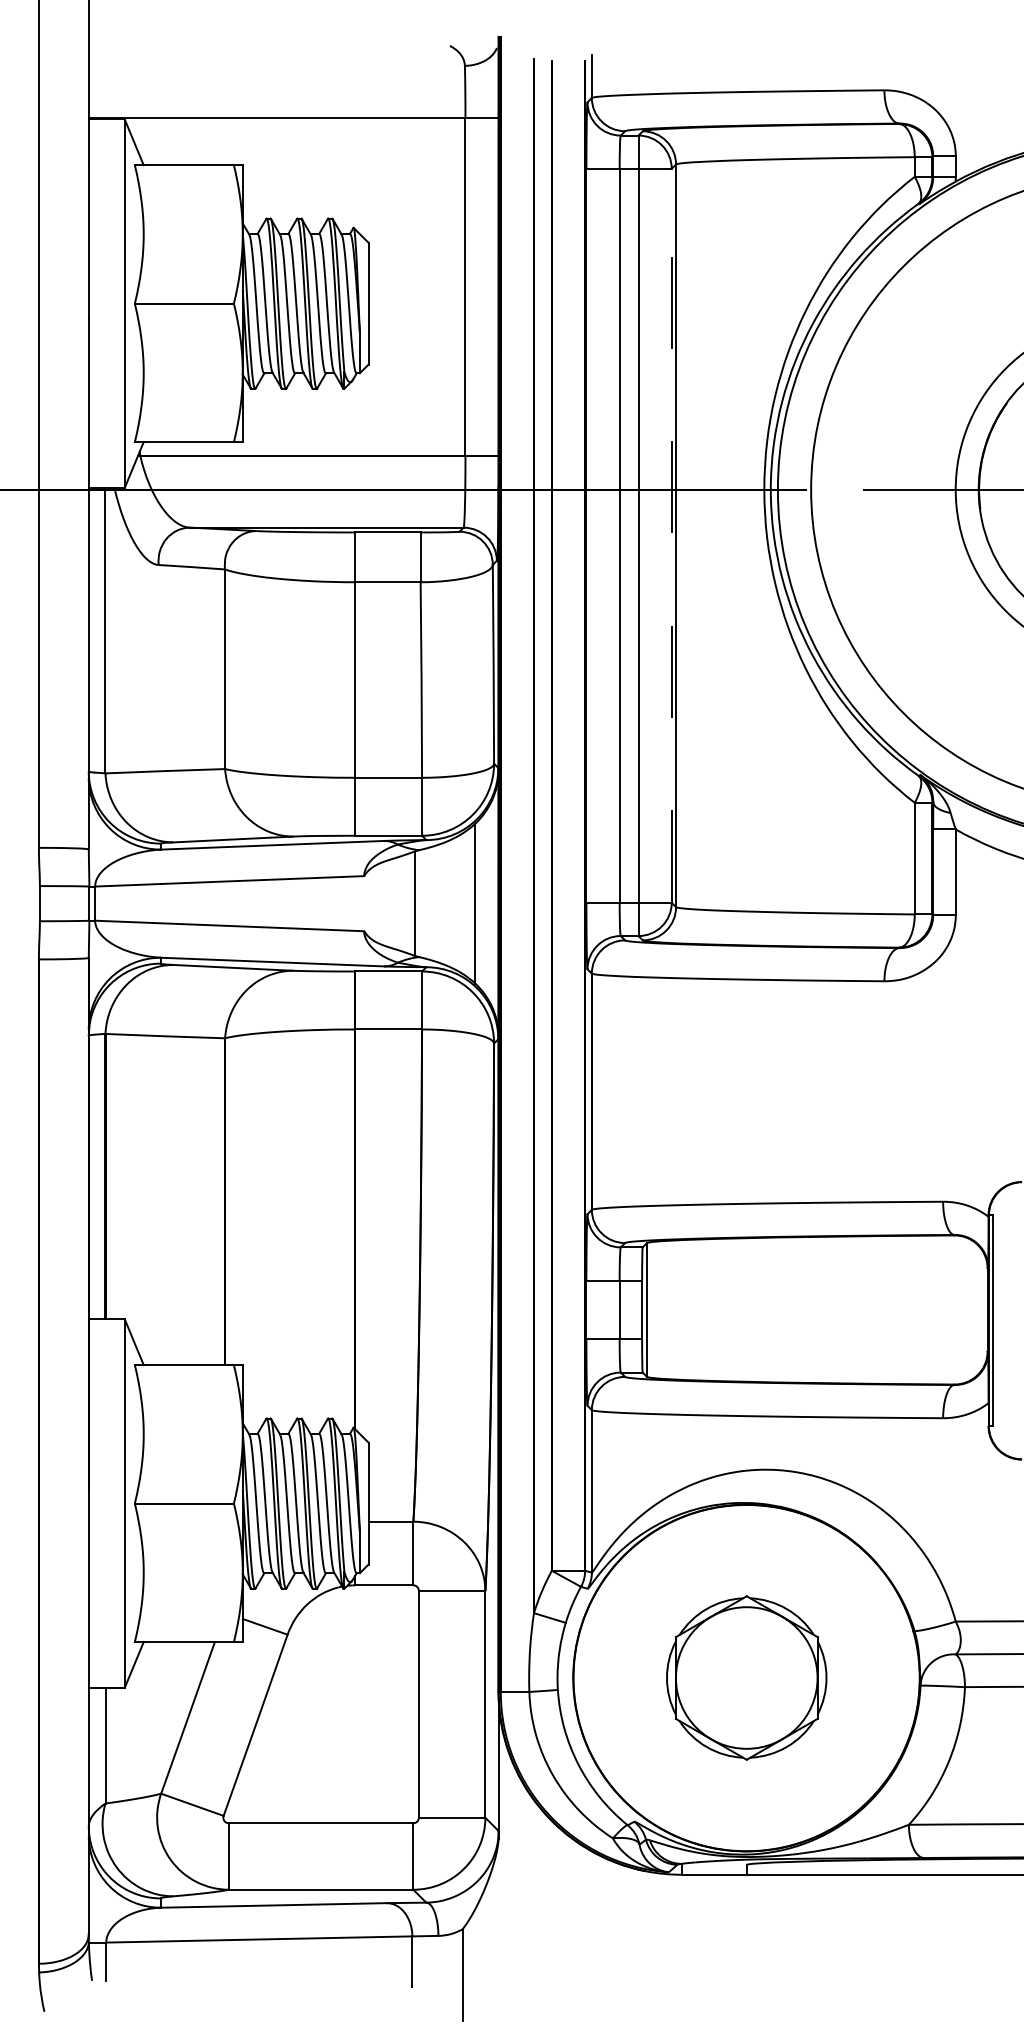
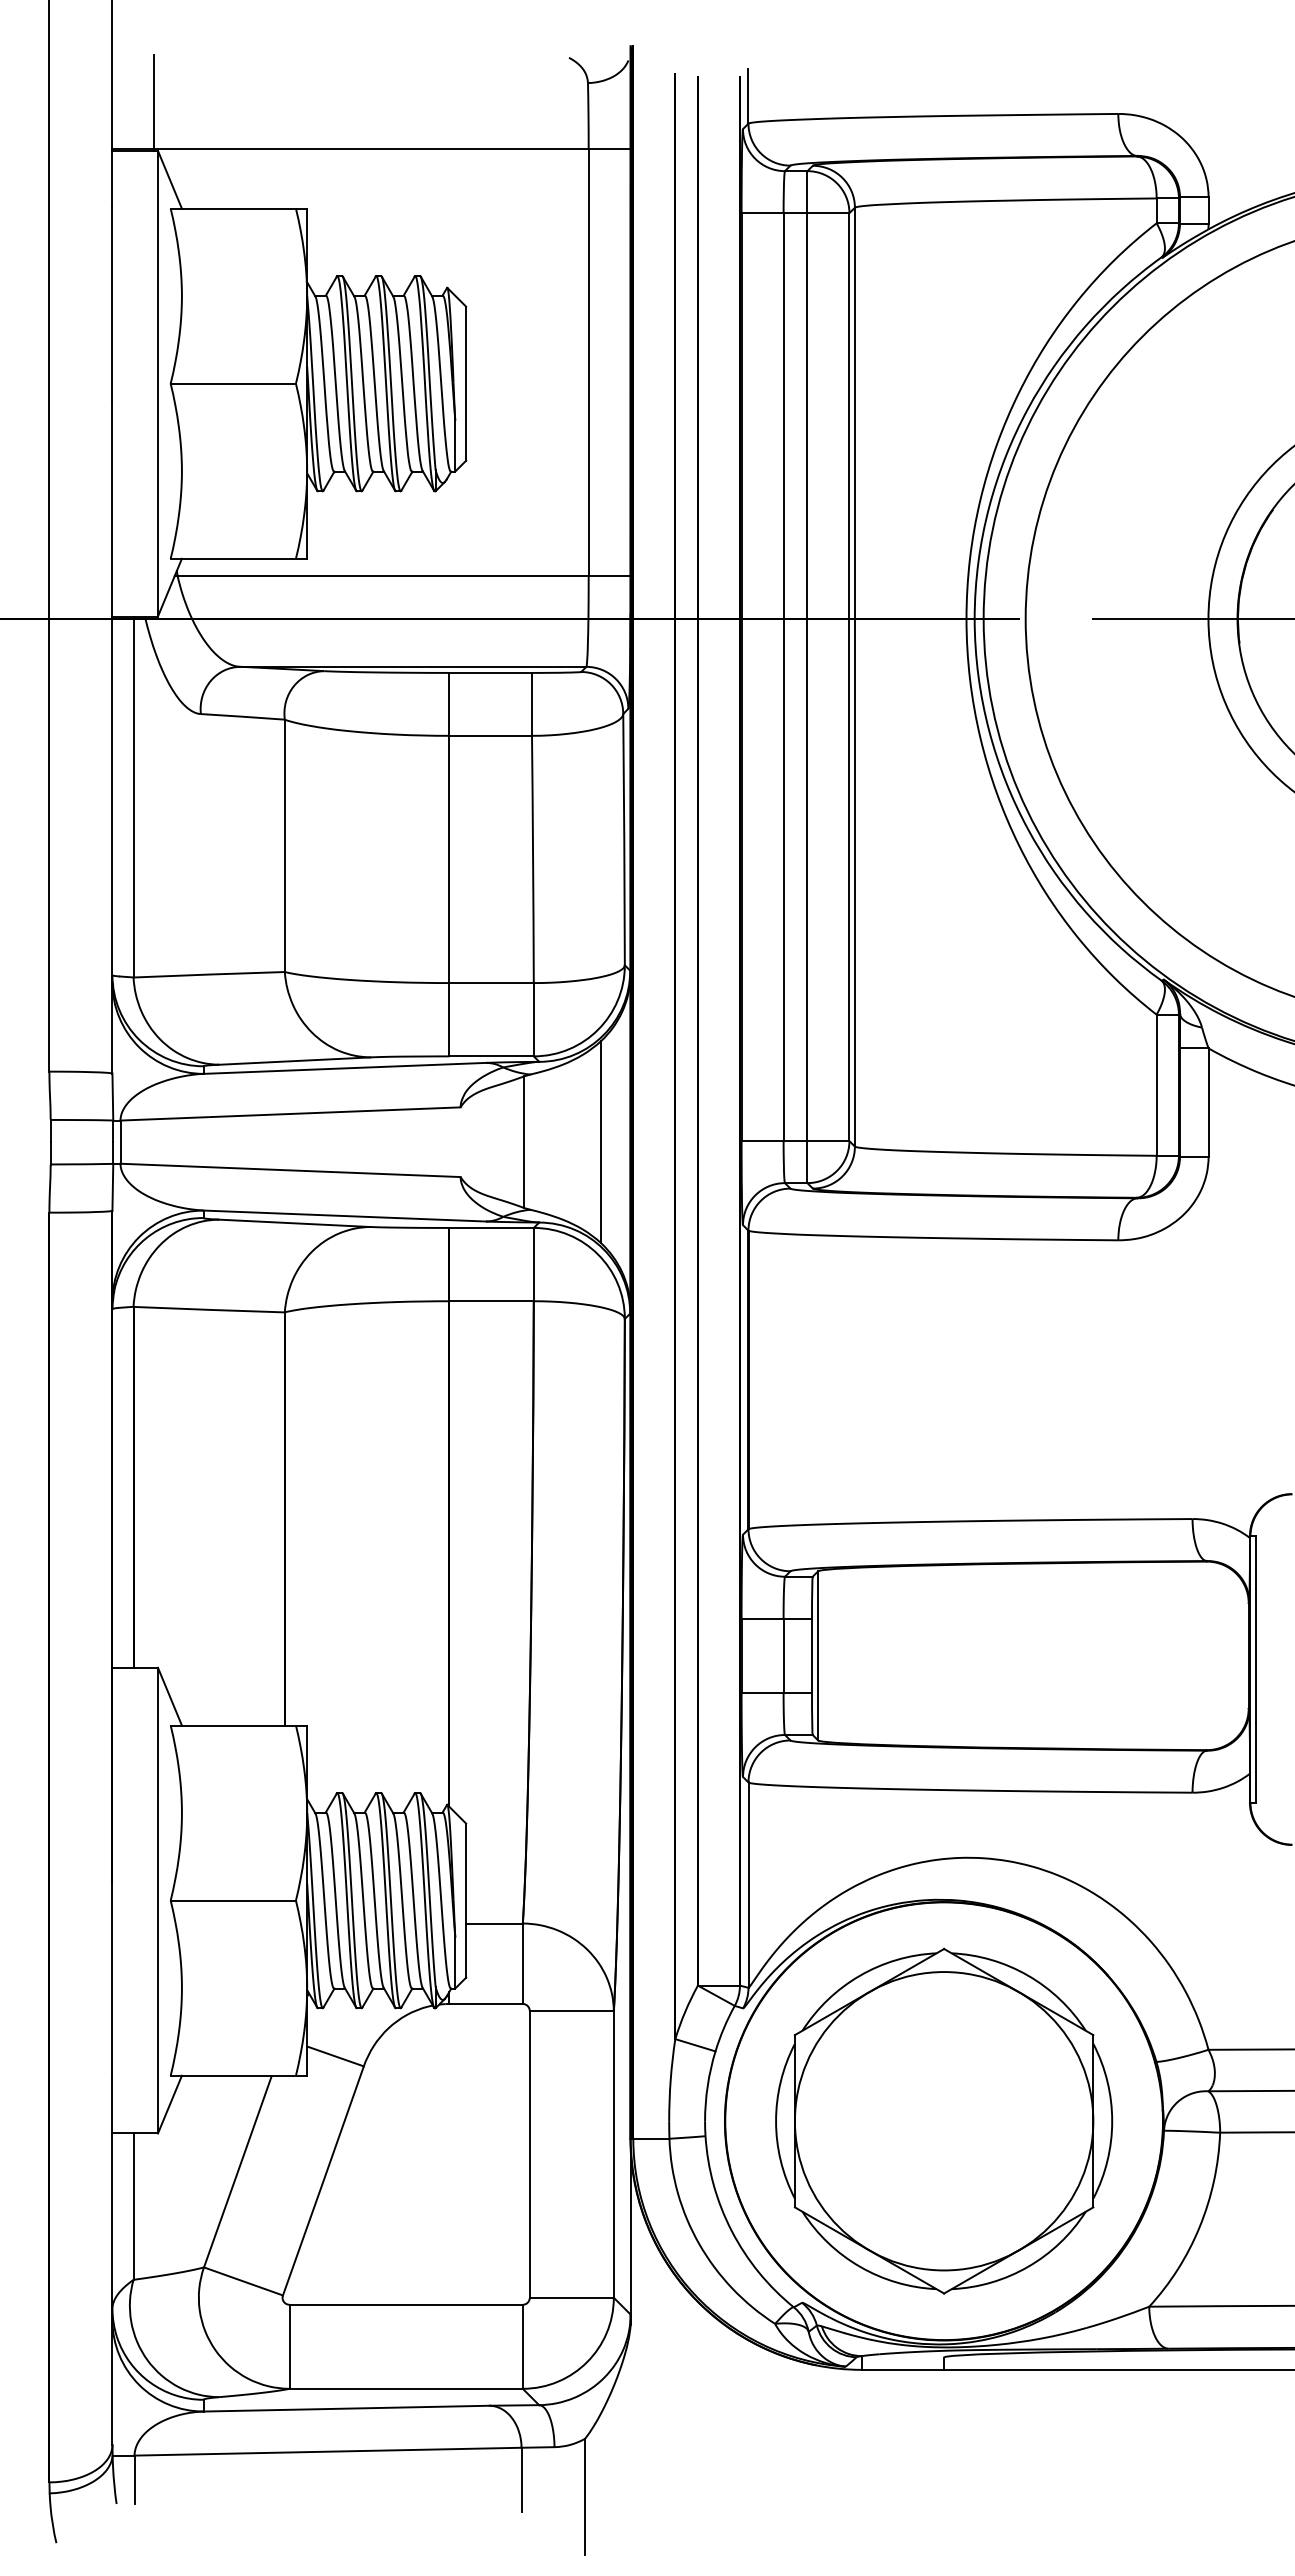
line: (122, 81) -> (154, 102), added
line: (671, 536) -> (849, 677), dashed -> solid
part: (746, 1677) -> (944, 2120), size x1.67

